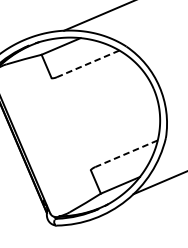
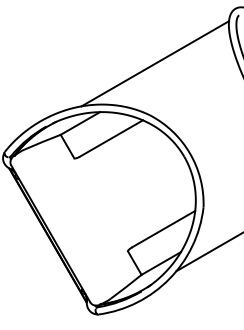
line: (88, 63) -> (111, 138), dashed -> solid
line: (126, 154) -> (163, 229), dashed -> solid

